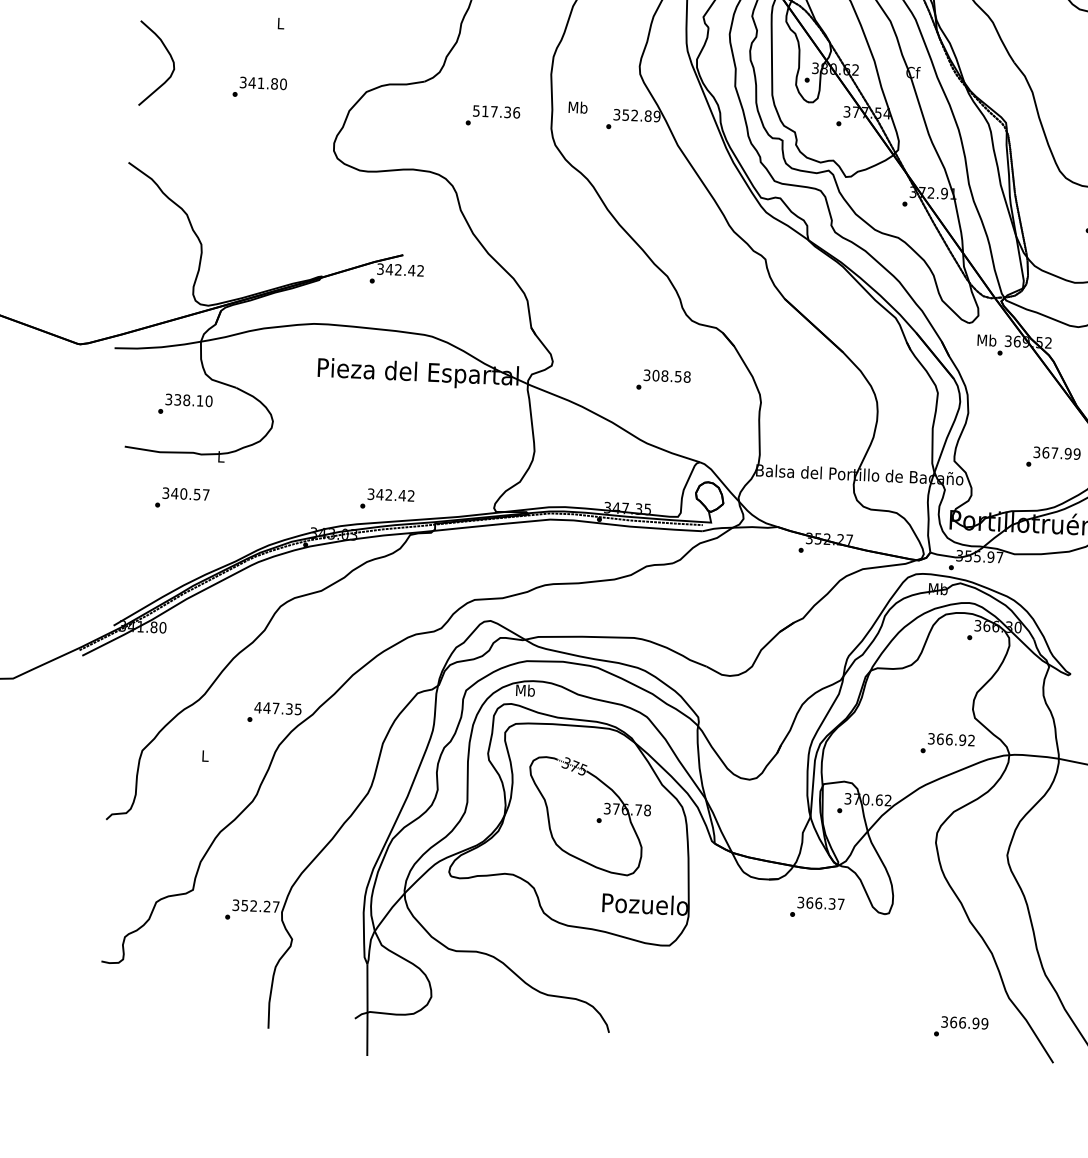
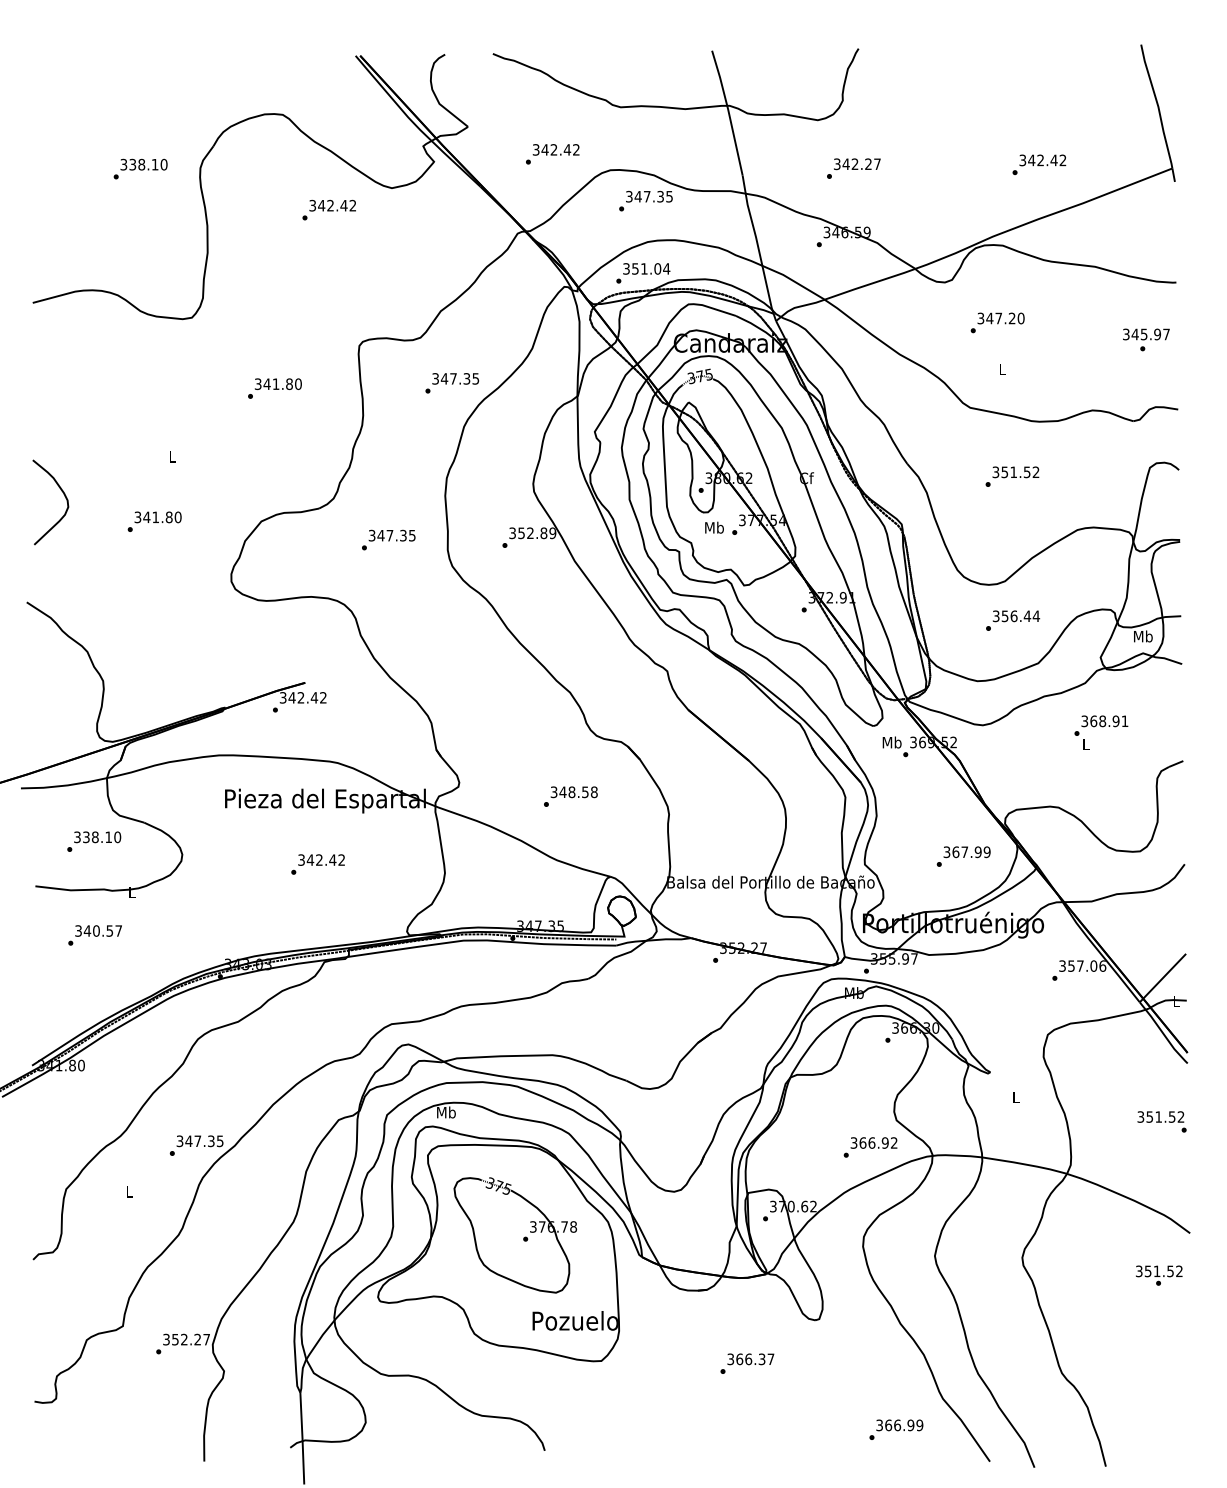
text: (578, 107) -> (714, 527), moved
text: (496, 111) -> (392, 535), 517.36 -> 347.35
text: (655, 375) -> (562, 792), 308.58 -> 348.58
text: (386, 499) -> (317, 864), moved
text: (257, 707) -> (179, 1141), 447.35 -> 347.35
text: (817, 907) -> (747, 1363), moved

